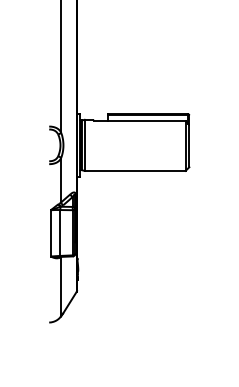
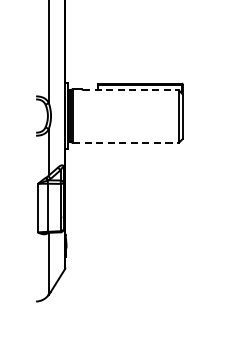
line: (139, 120) -> (130, 90), solid -> dashed
line: (135, 170) -> (126, 142), solid -> dashed

